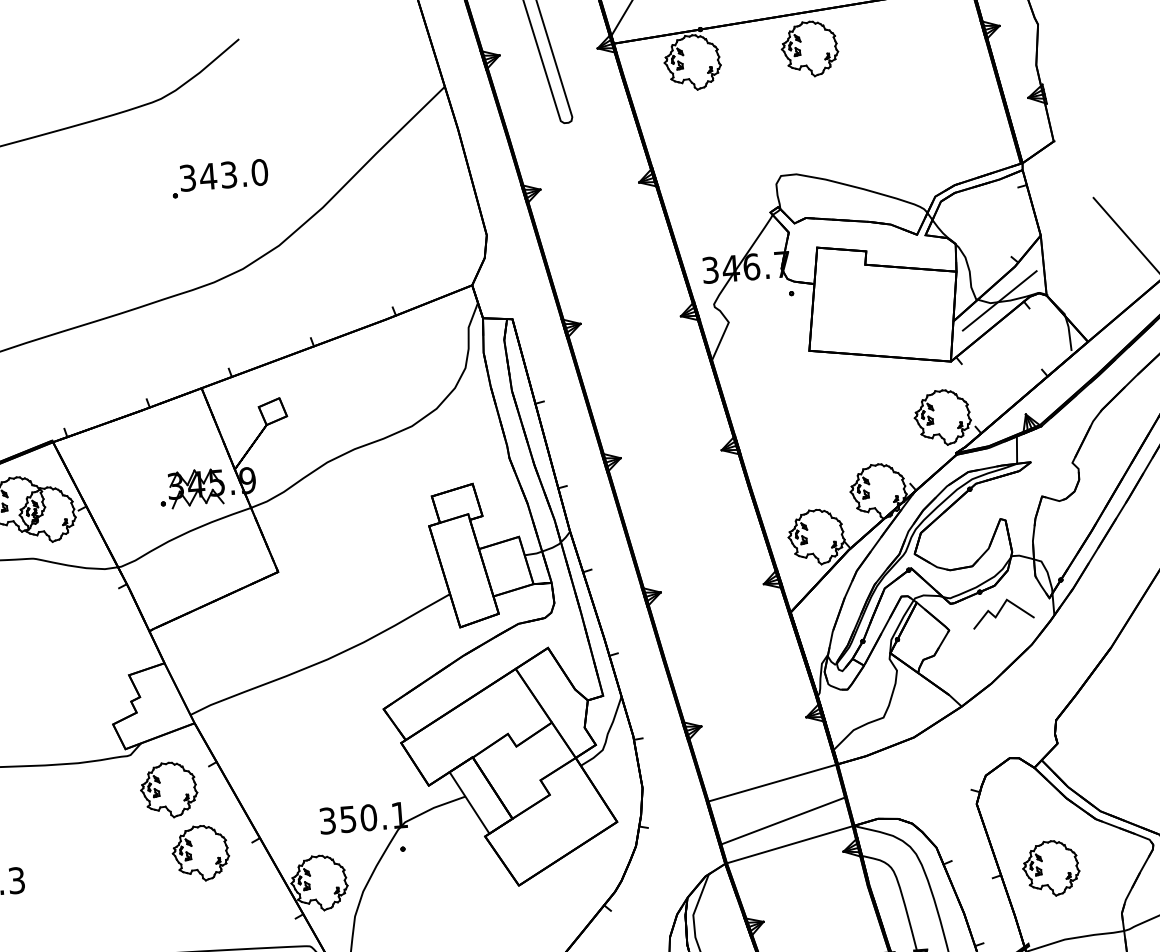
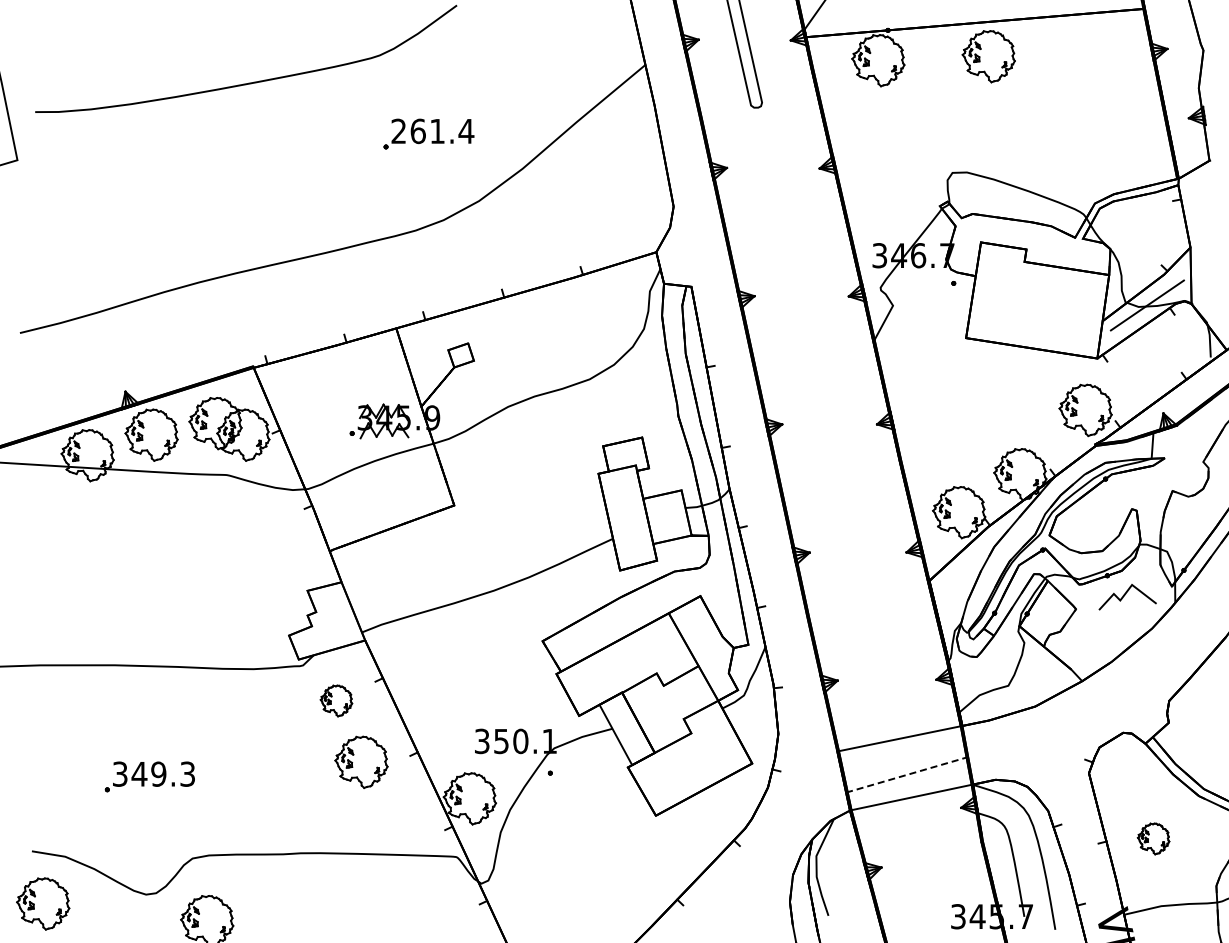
text: (223, 175) -> (432, 131), 343.0 -> 261.4
part: (169, 789) -> (336, 700), size x0.6
line: (782, 821) -> (906, 775), solid -> dashed
part: (1050, 868) -> (1153, 838), size x0.6

